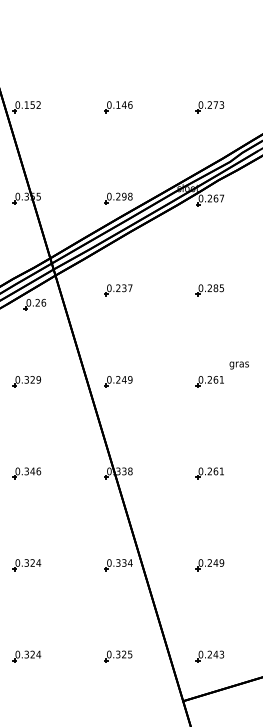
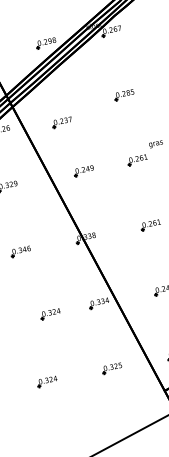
part: (118, 290) -> (62, 122), moved
part: (118, 381) -> (83, 170), moved
part: (26, 565) -> (50, 314), moved

